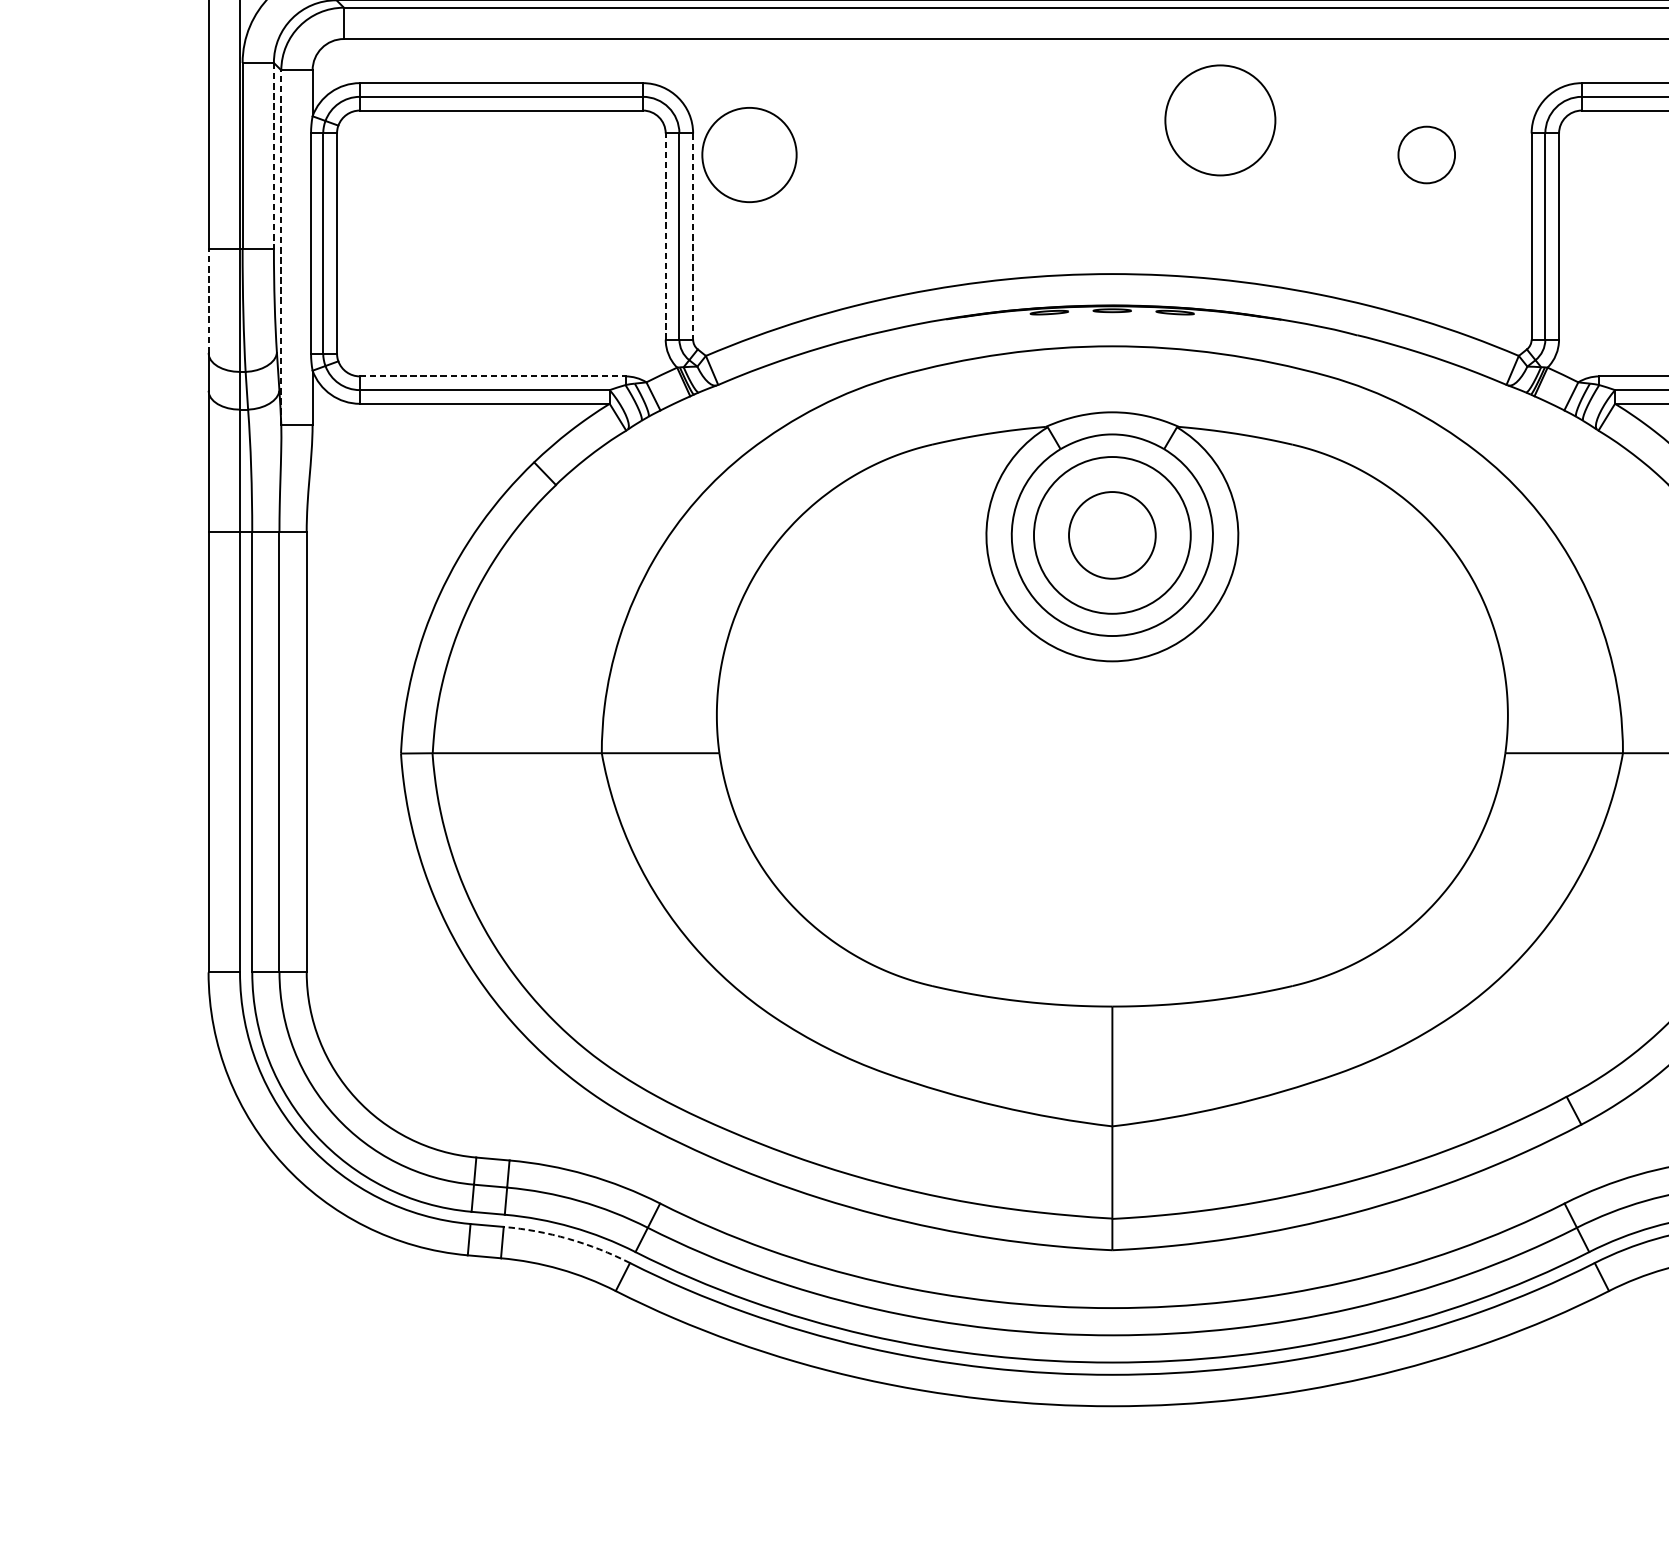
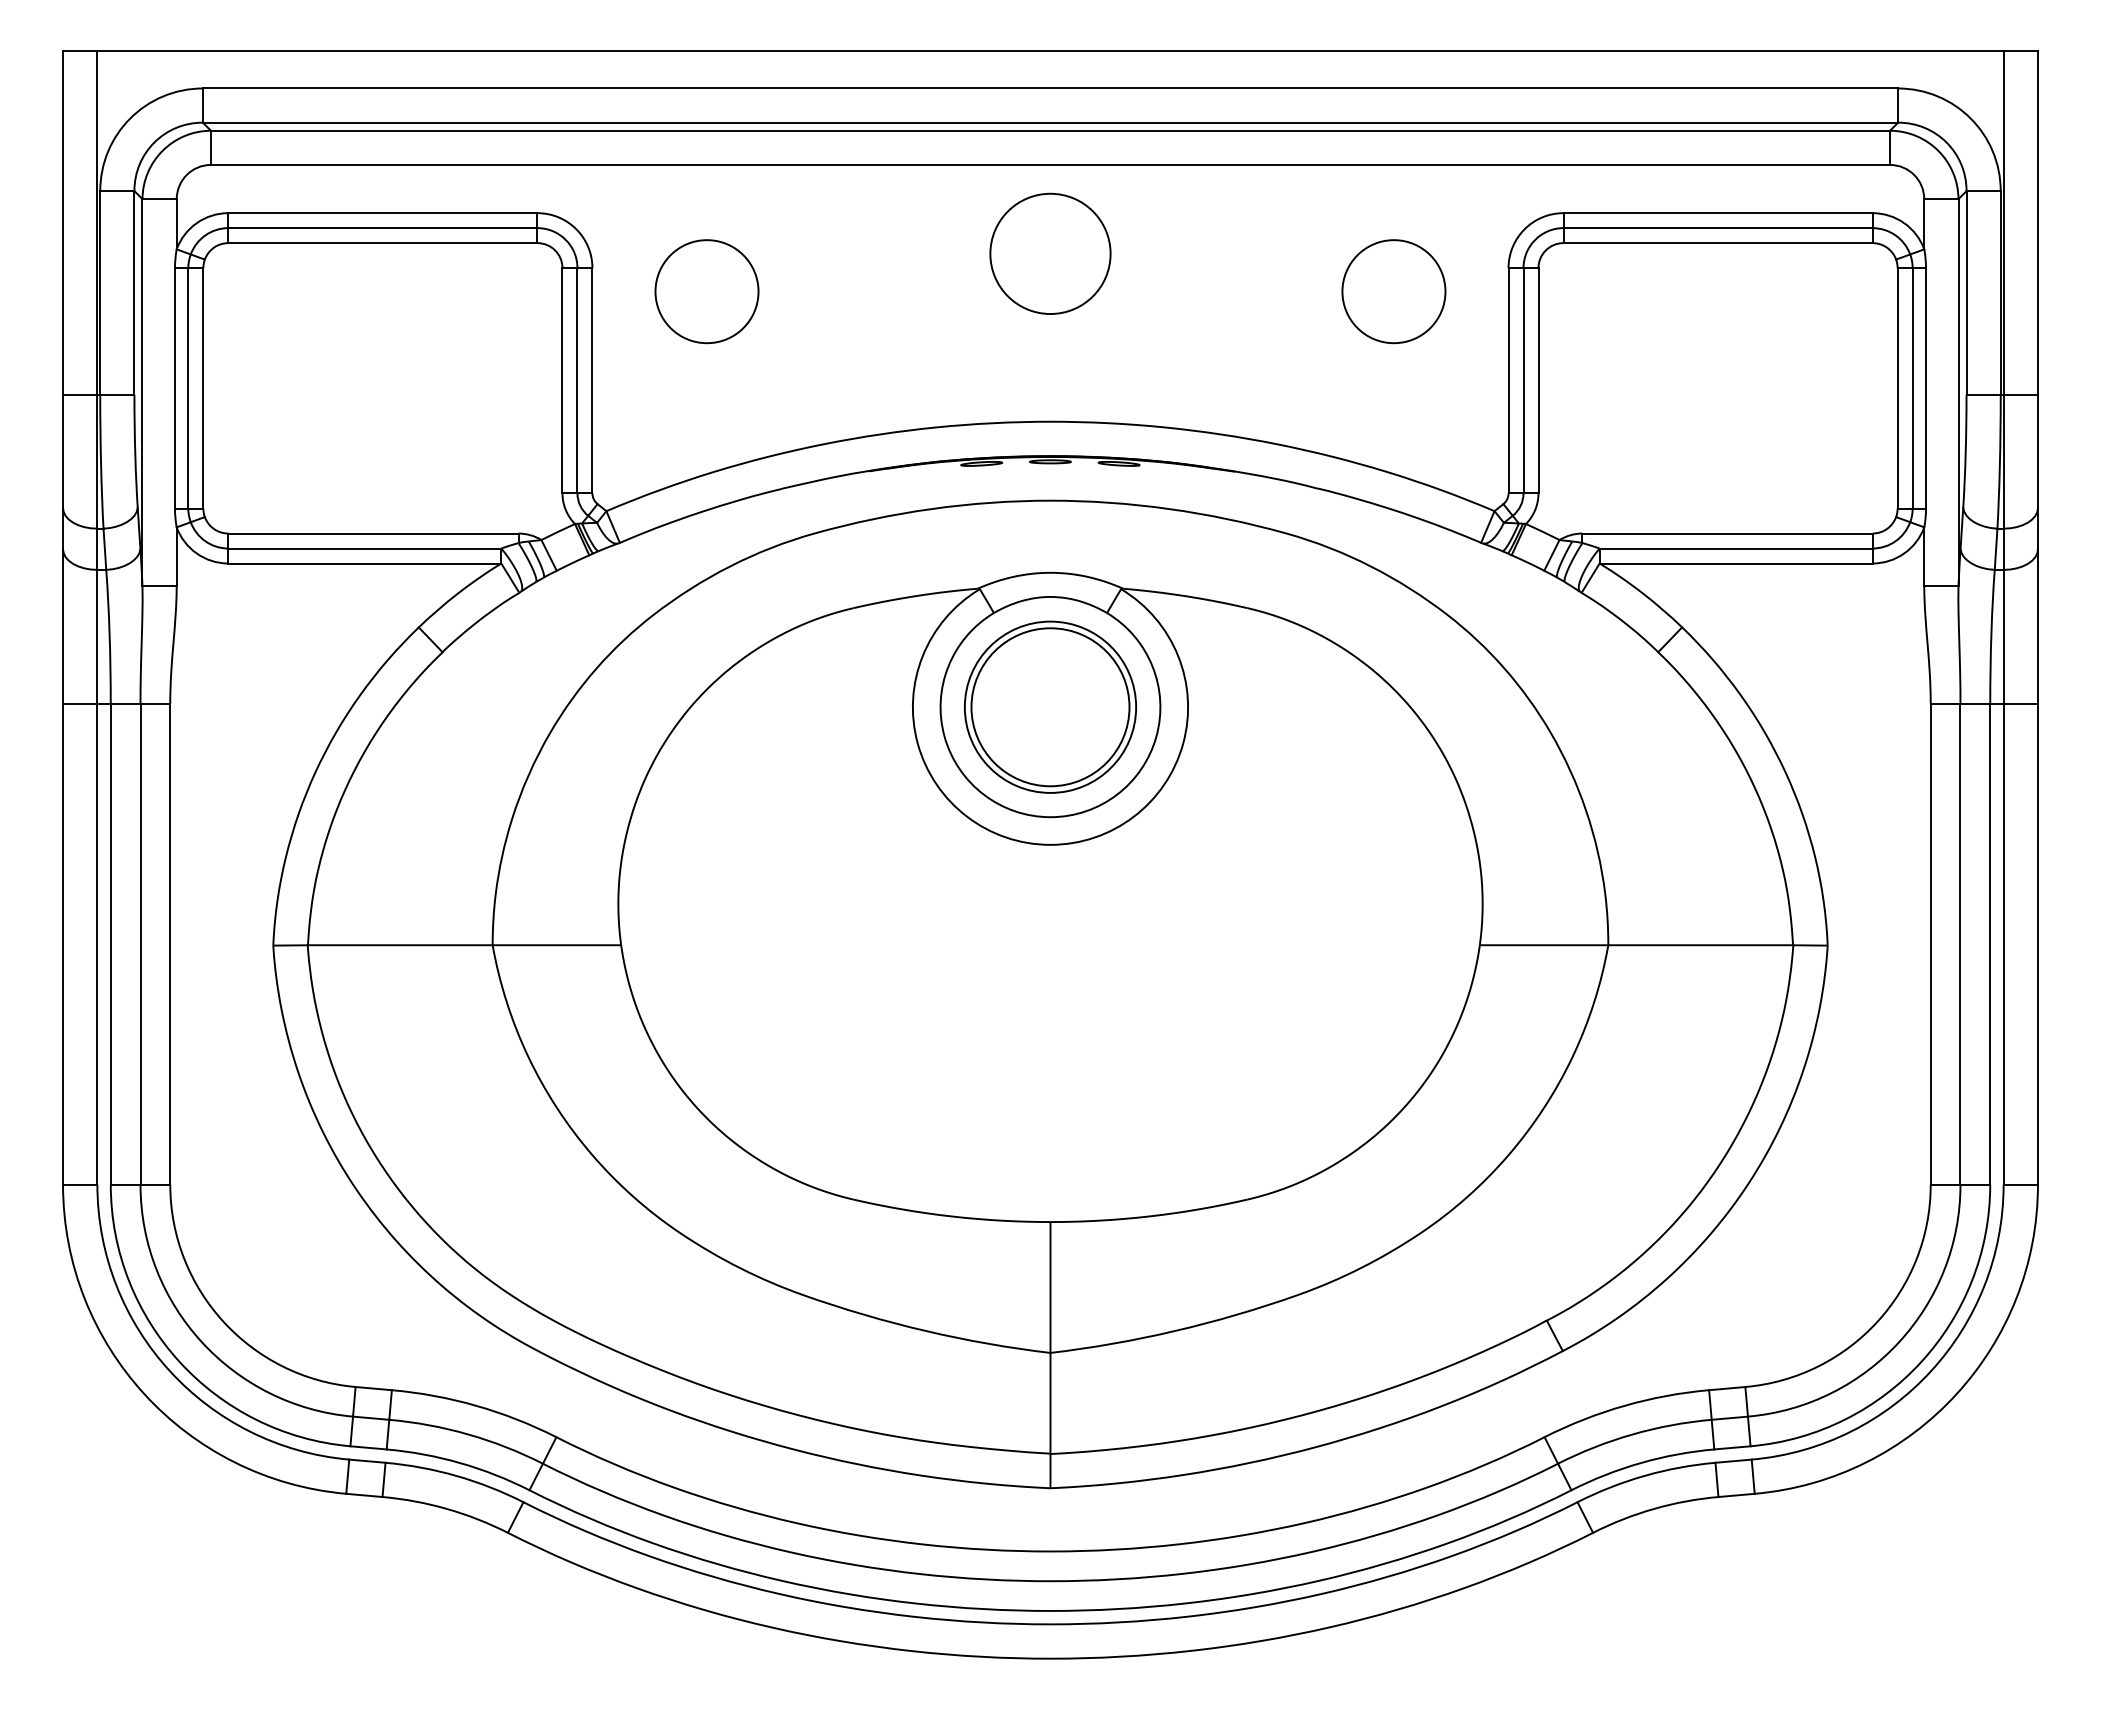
circle: (1220, 120) -> (1050, 253), moved
circle: (749, 154) -> (706, 291), moved
circle: (1426, 154) -> (1393, 291), size x1.67
line: (273, 155) -> (134, 292), dashed -> solid
line: (665, 236) -> (562, 380), dashed -> solid
line: (693, 236) -> (592, 380), dashed -> solid
line: (281, 247) -> (142, 392), dashed -> solid
line: (208, 301) -> (63, 451), dashed -> solid
line: (492, 376) -> (373, 533), dashed -> solid
circle: (1112, 535) -> (1050, 707), size x1.67
arc: (568, 1238) -> (456, 1475), dashed -> solid

